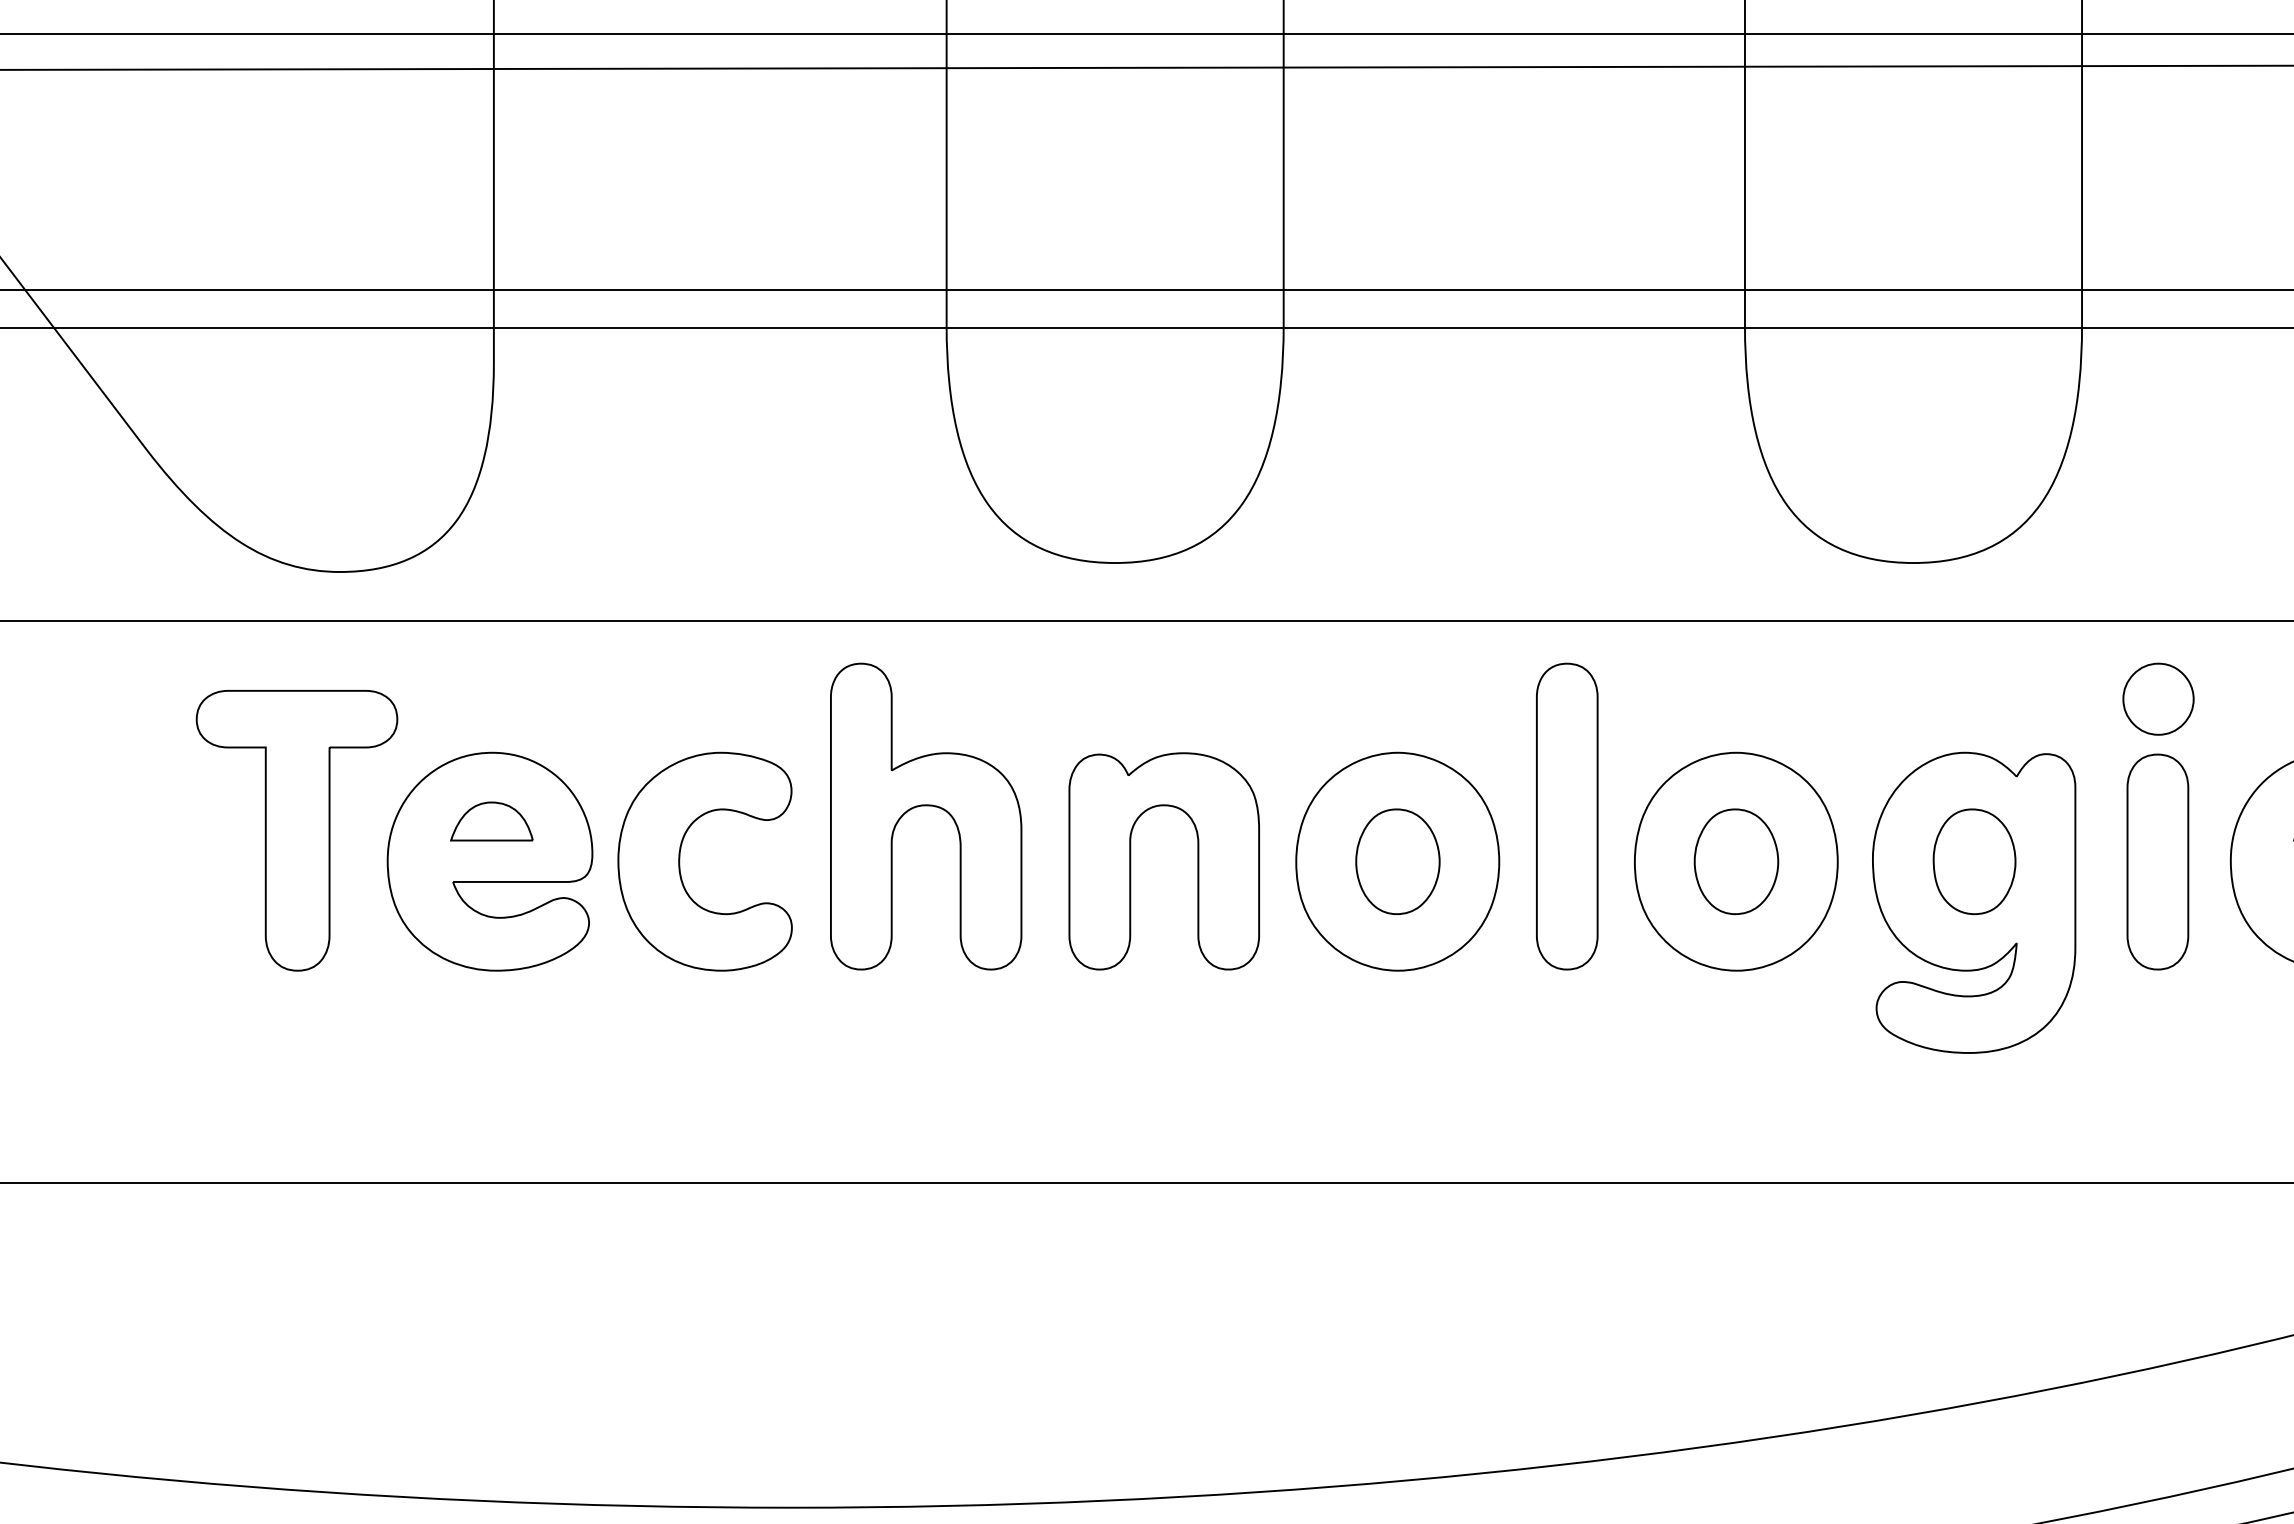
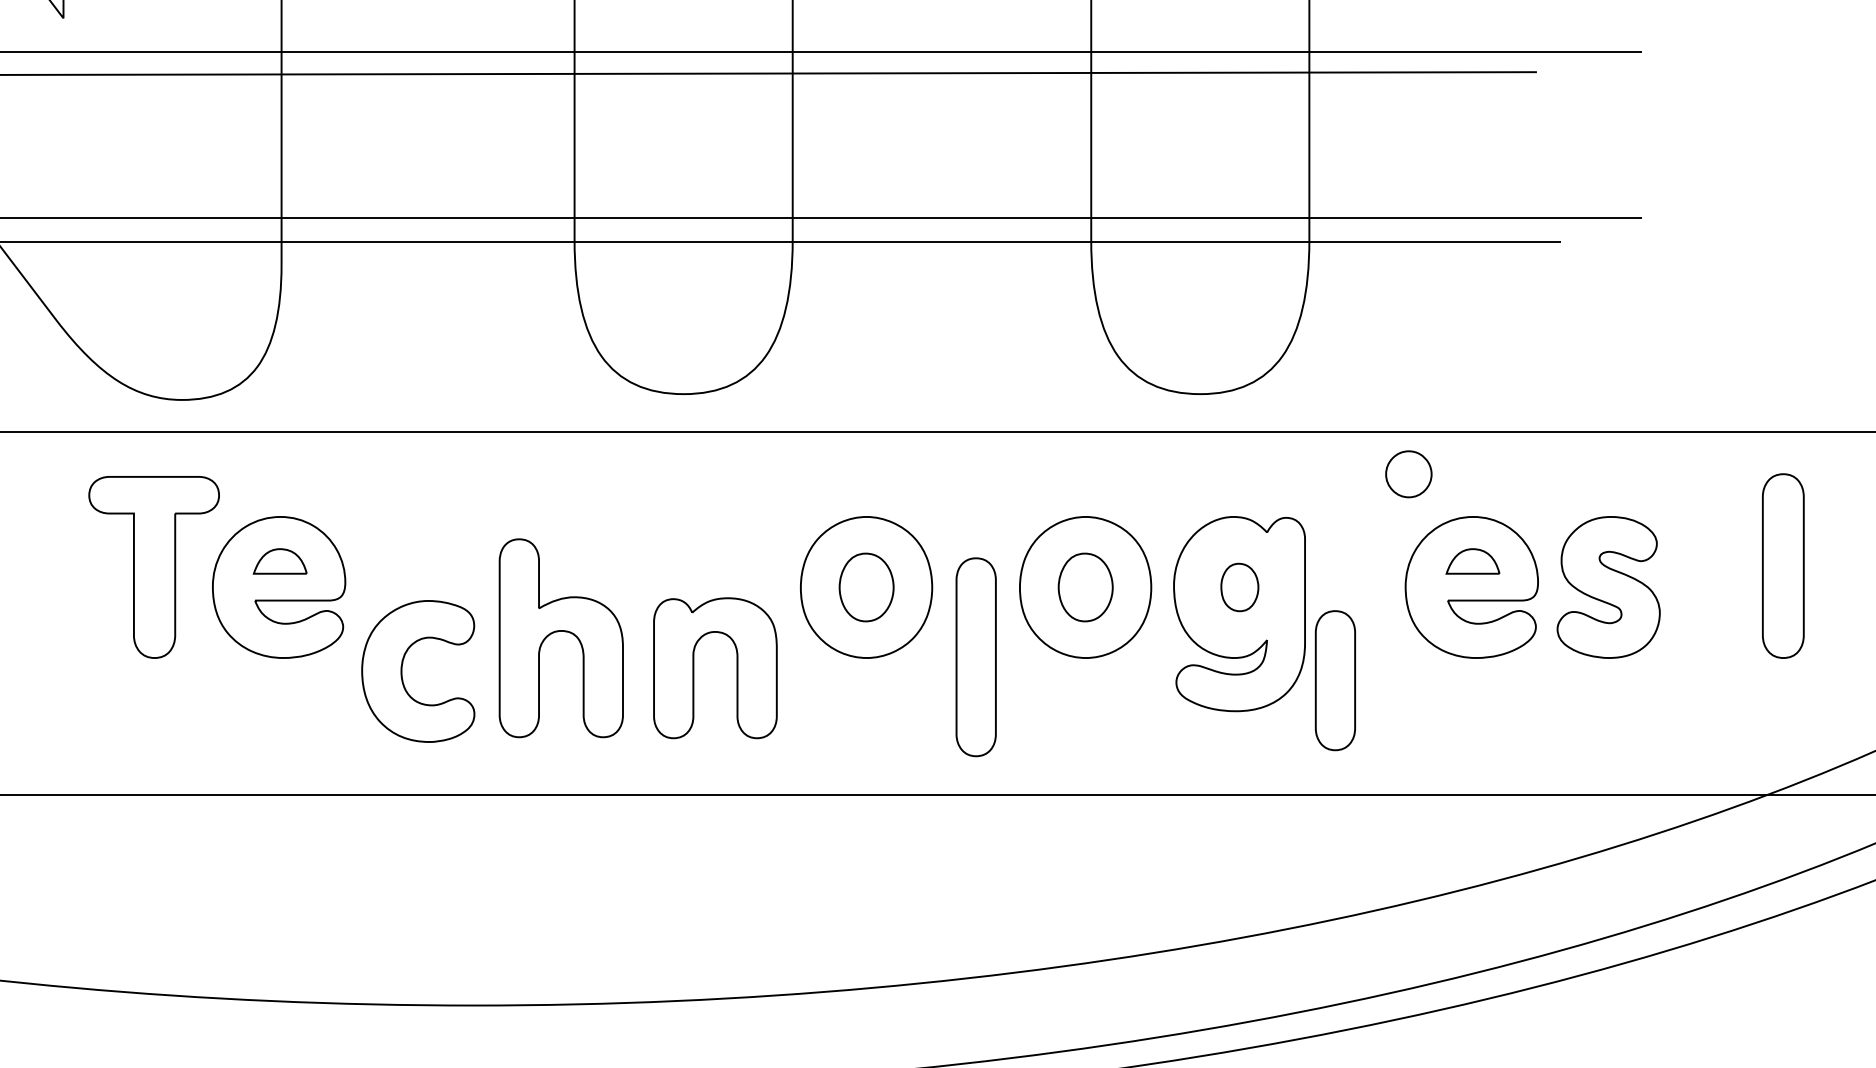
part: (2157, 699) -> (1408, 474), moved
part: (920, 807) -> (557, 632), moved
part: (1566, 816) -> (975, 657), moved
part: (680, 861) -> (402, 671), moved
part: (1131, 861) -> (694, 668), moved
part: (1974, 861) -> (1239, 587), size x0.7
part: (2156, 861) -> (1334, 680), moved

